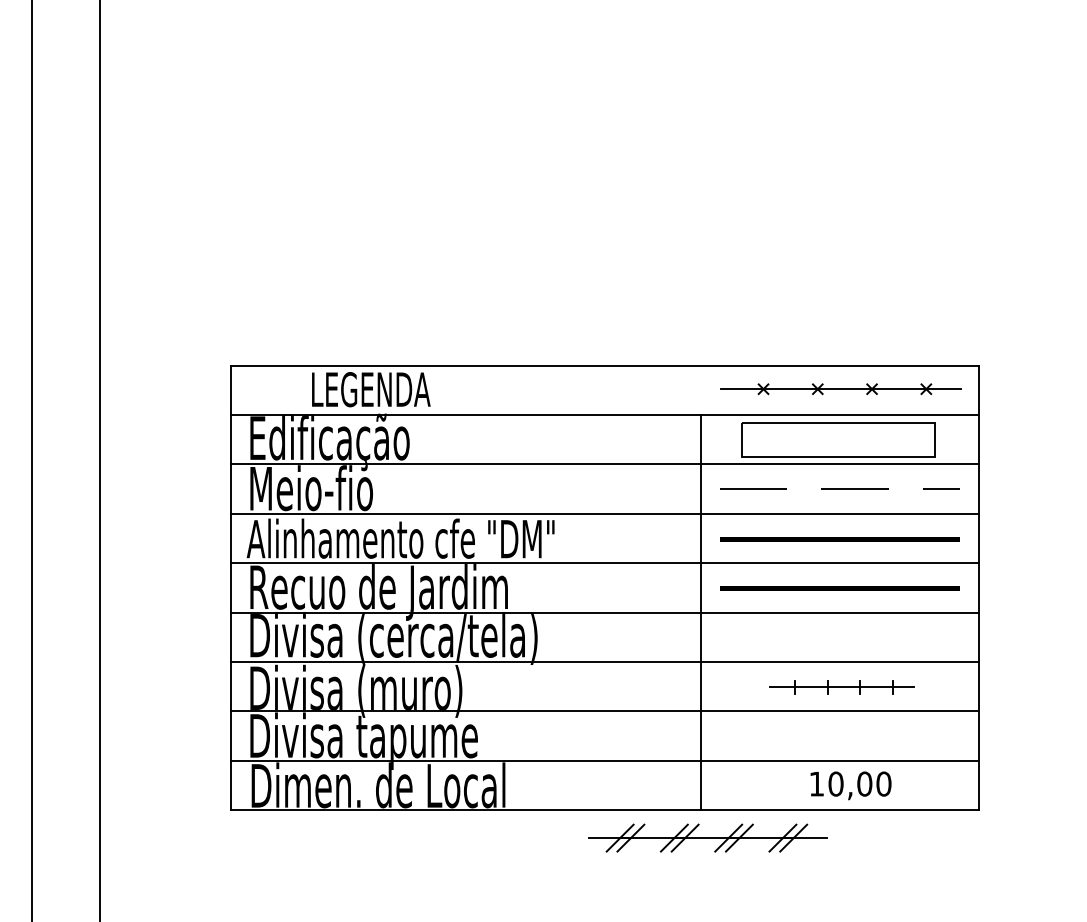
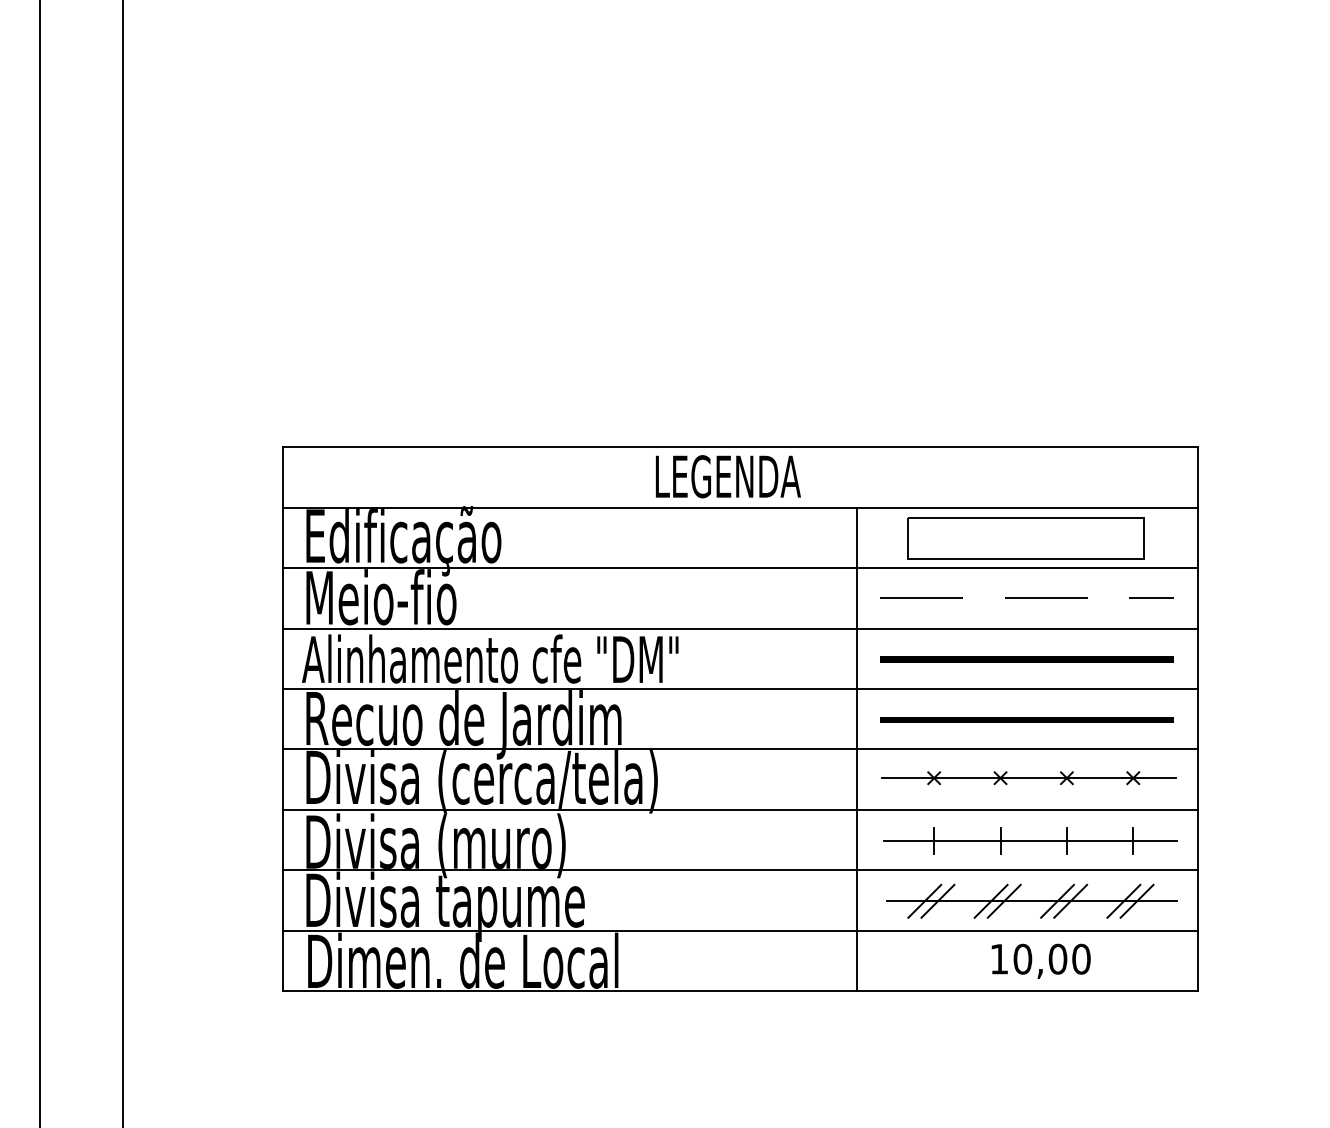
text: (370, 389) -> (727, 476), moved
part: (840, 389) -> (1028, 778), moved
part: (842, 687) -> (1030, 840), size x1.67
part: (707, 837) -> (1031, 900), moved

